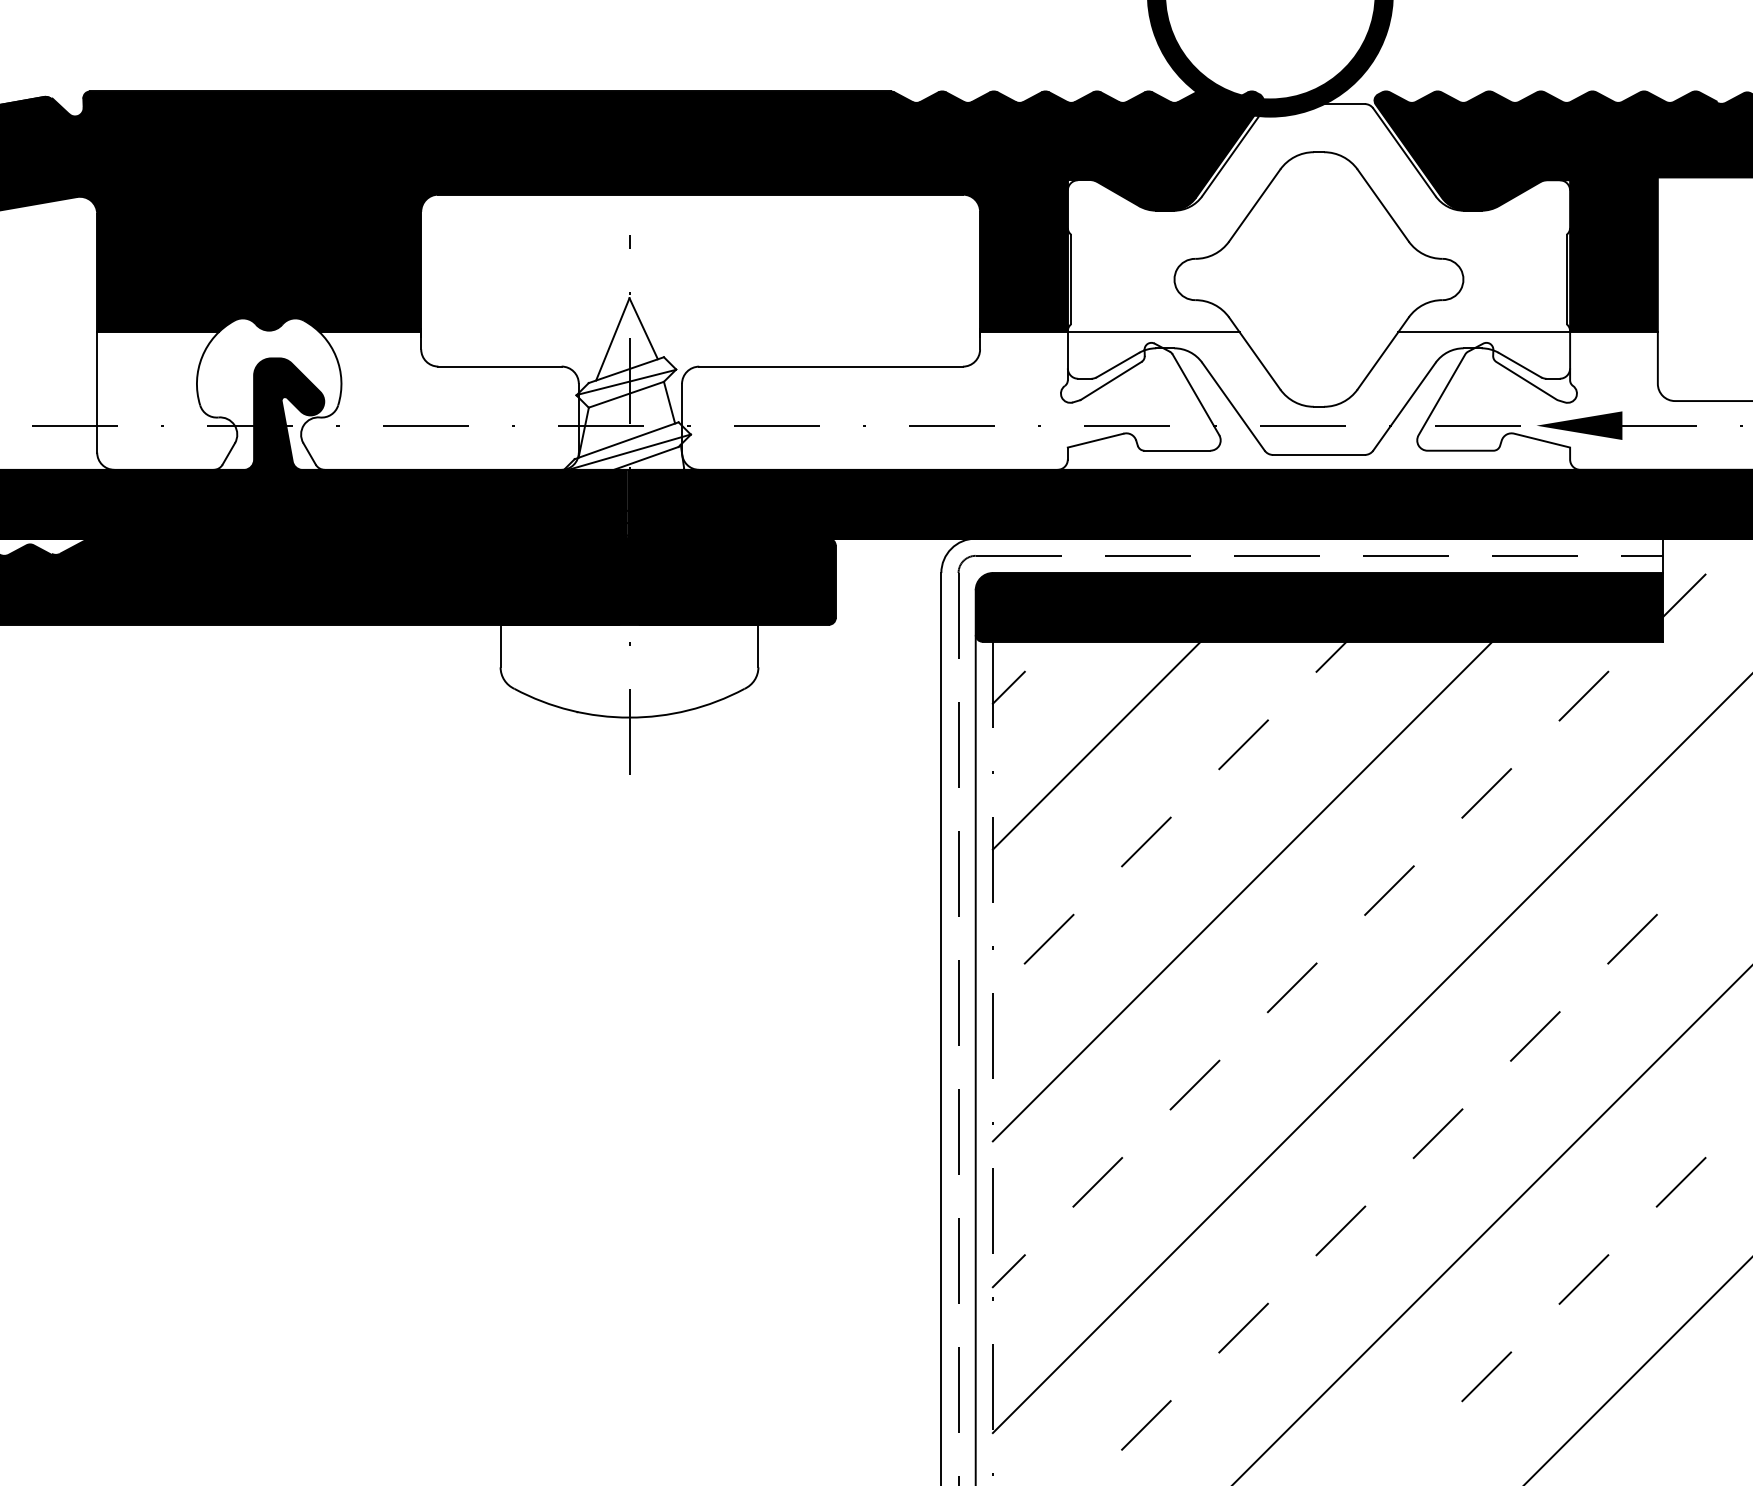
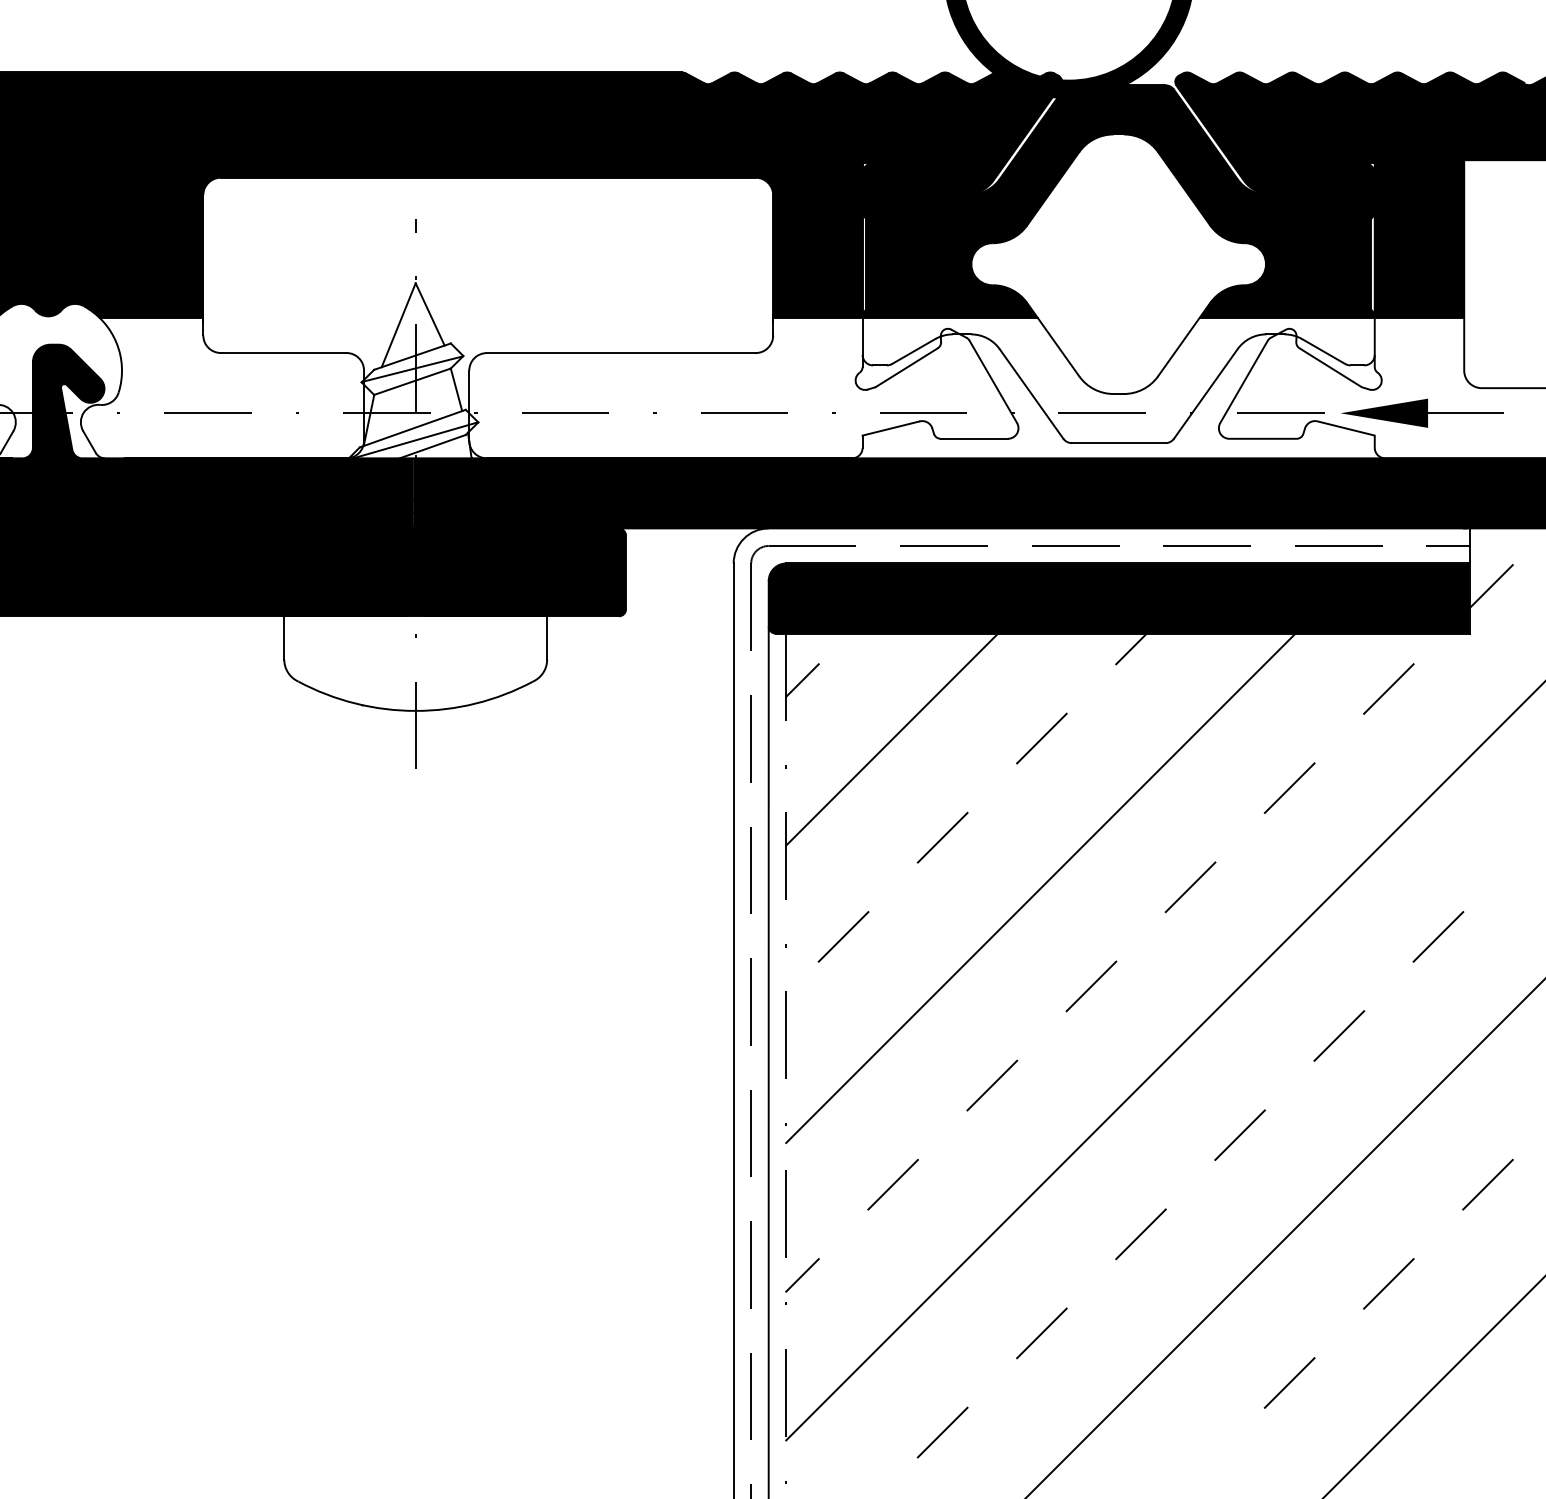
fill: (1318, 218) -> (1118, 202), added

